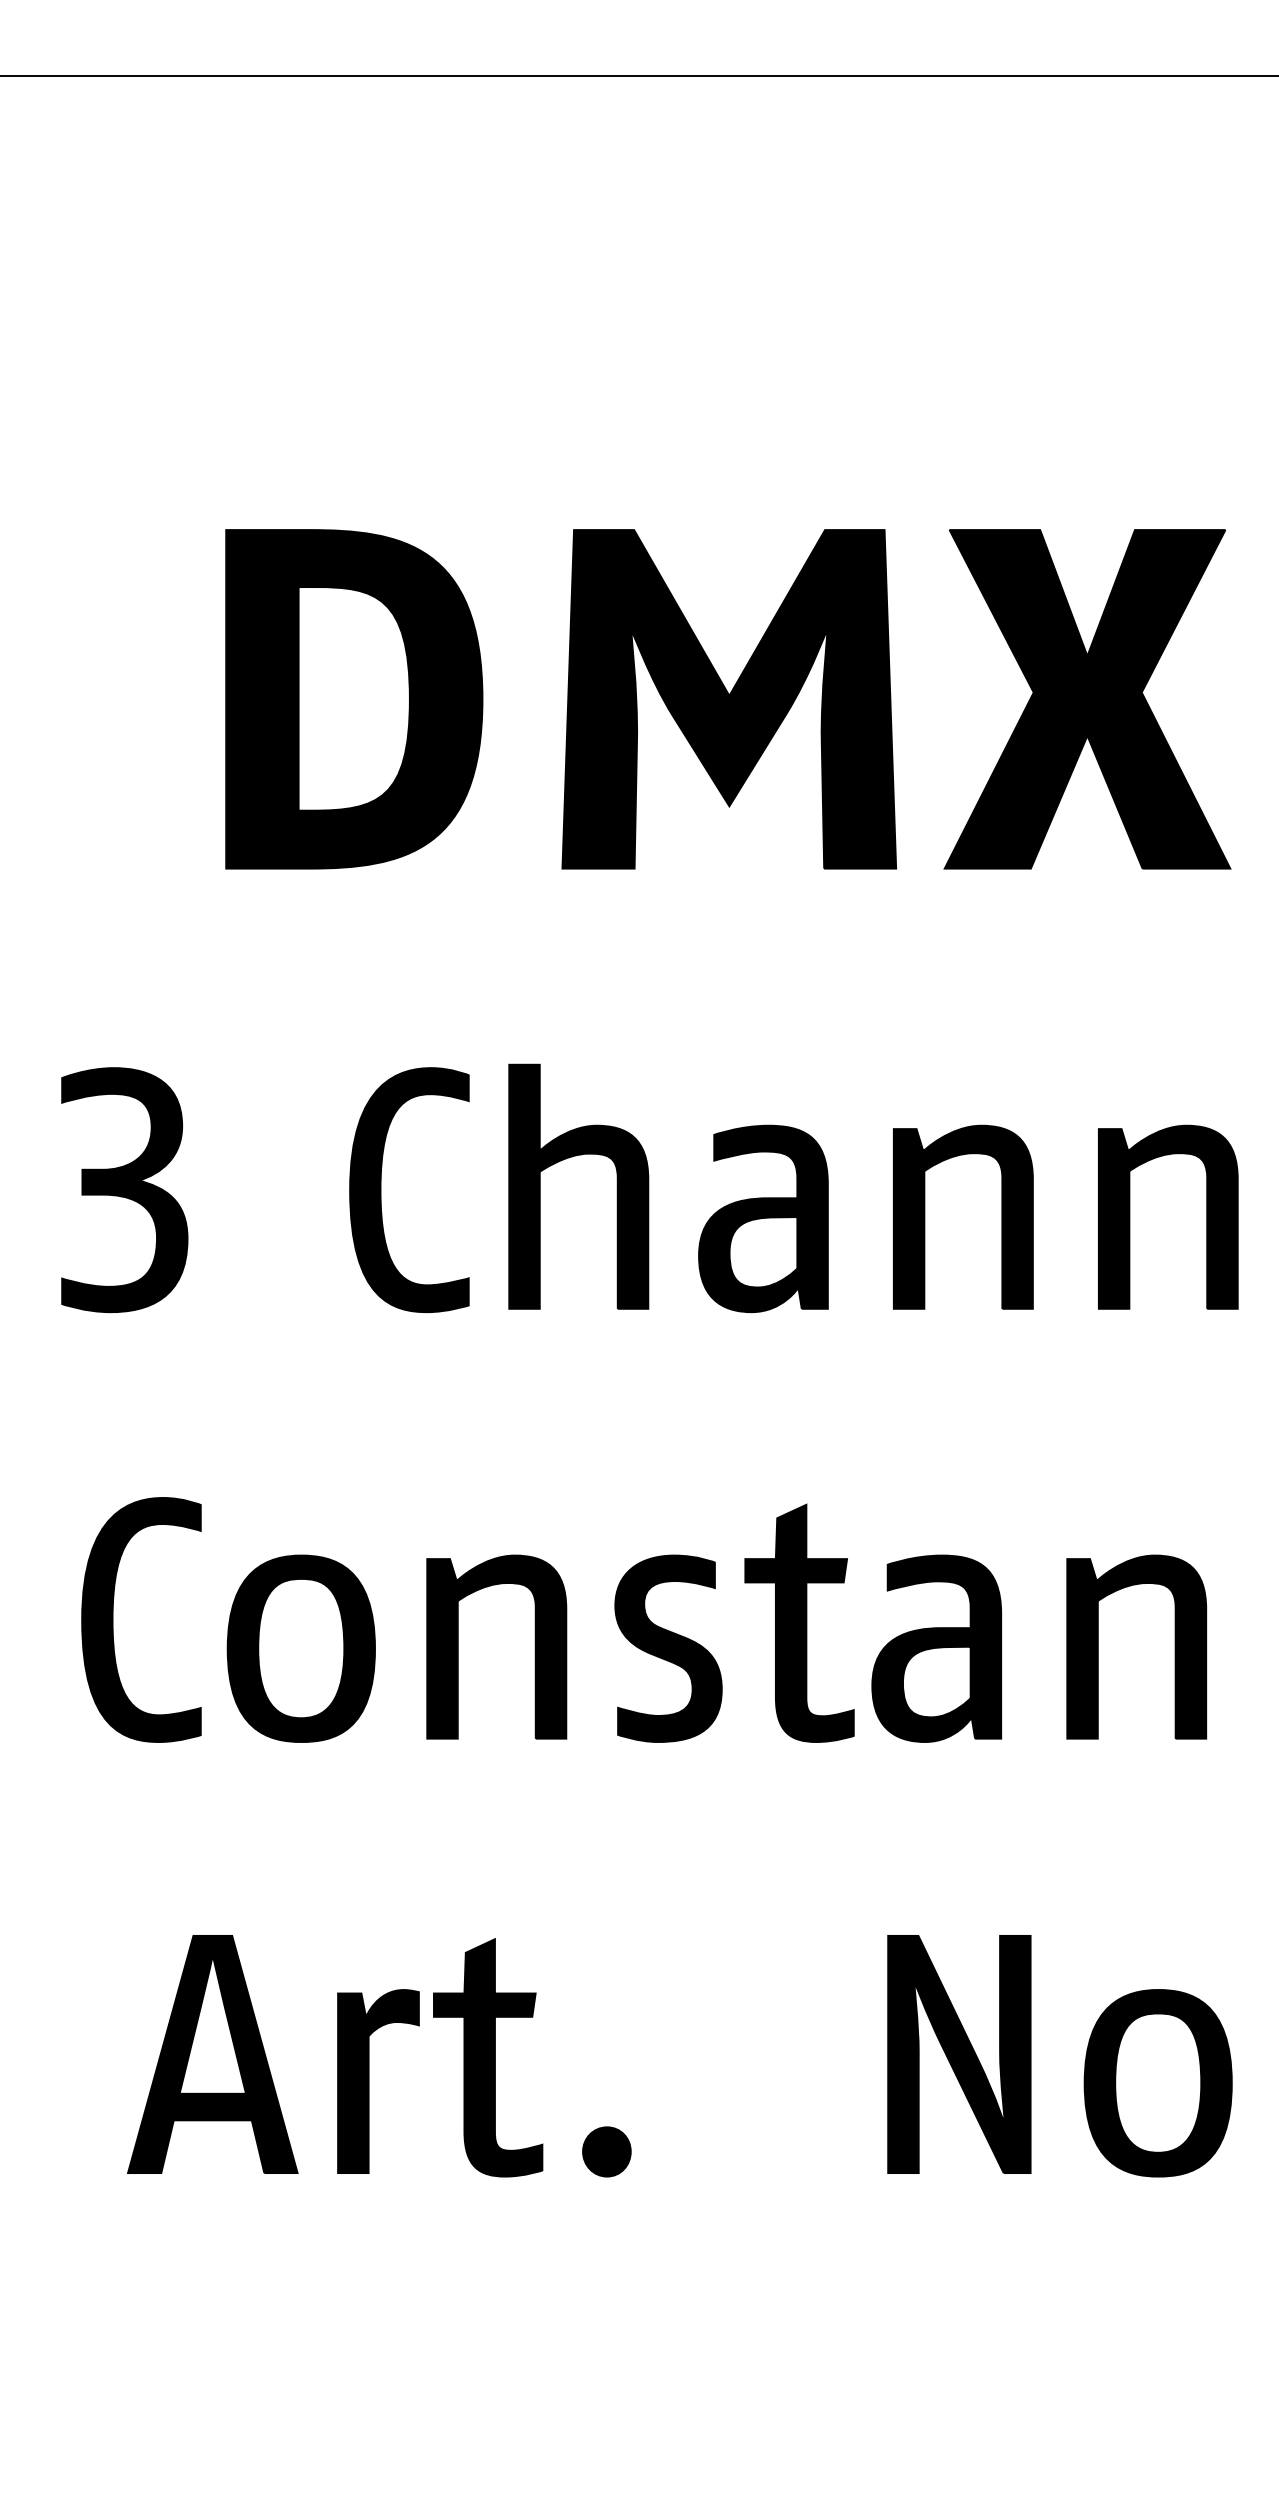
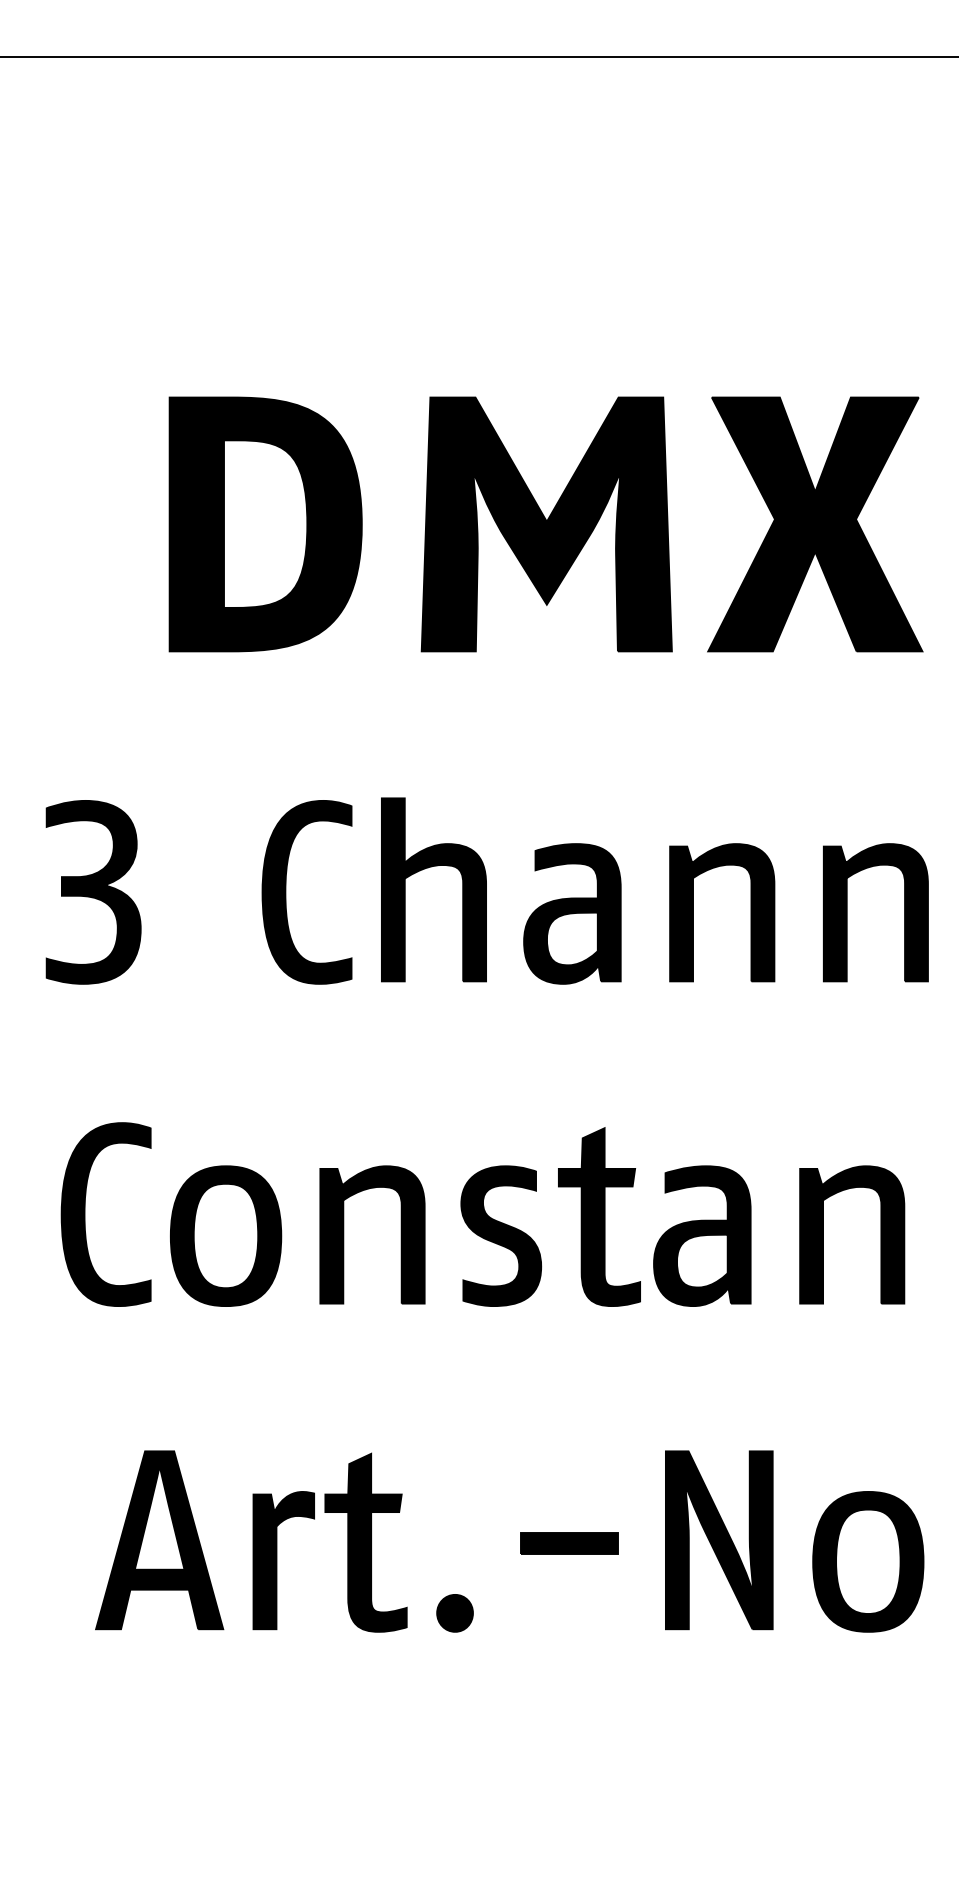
part: (759, 2058) -> (569, 1543), added

